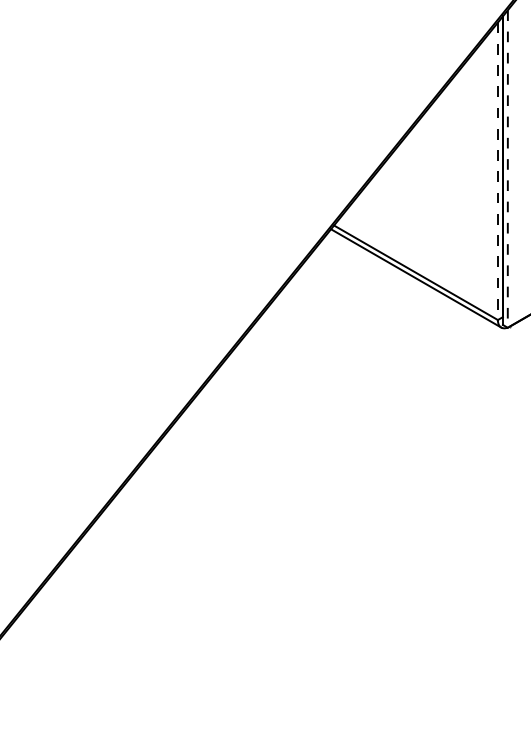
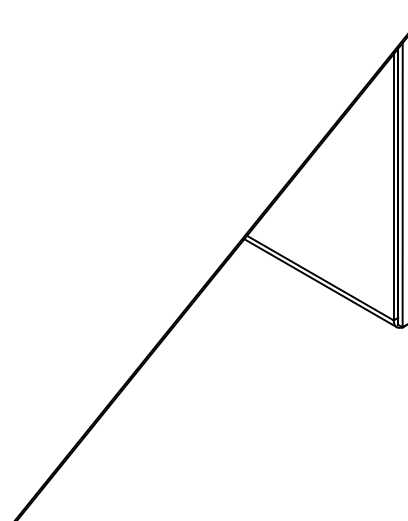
line: (507, 169) -> (402, 185), dashed -> solid
line: (497, 171) -> (393, 187), dashed -> solid

